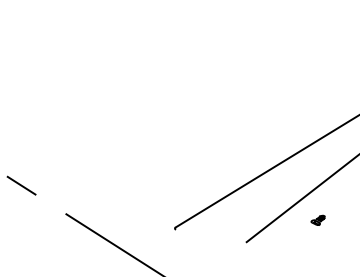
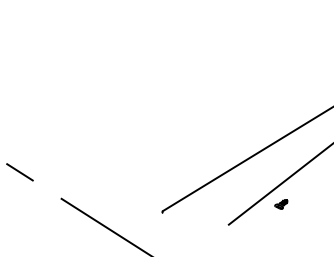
part: (317, 219) -> (280, 203), moved

